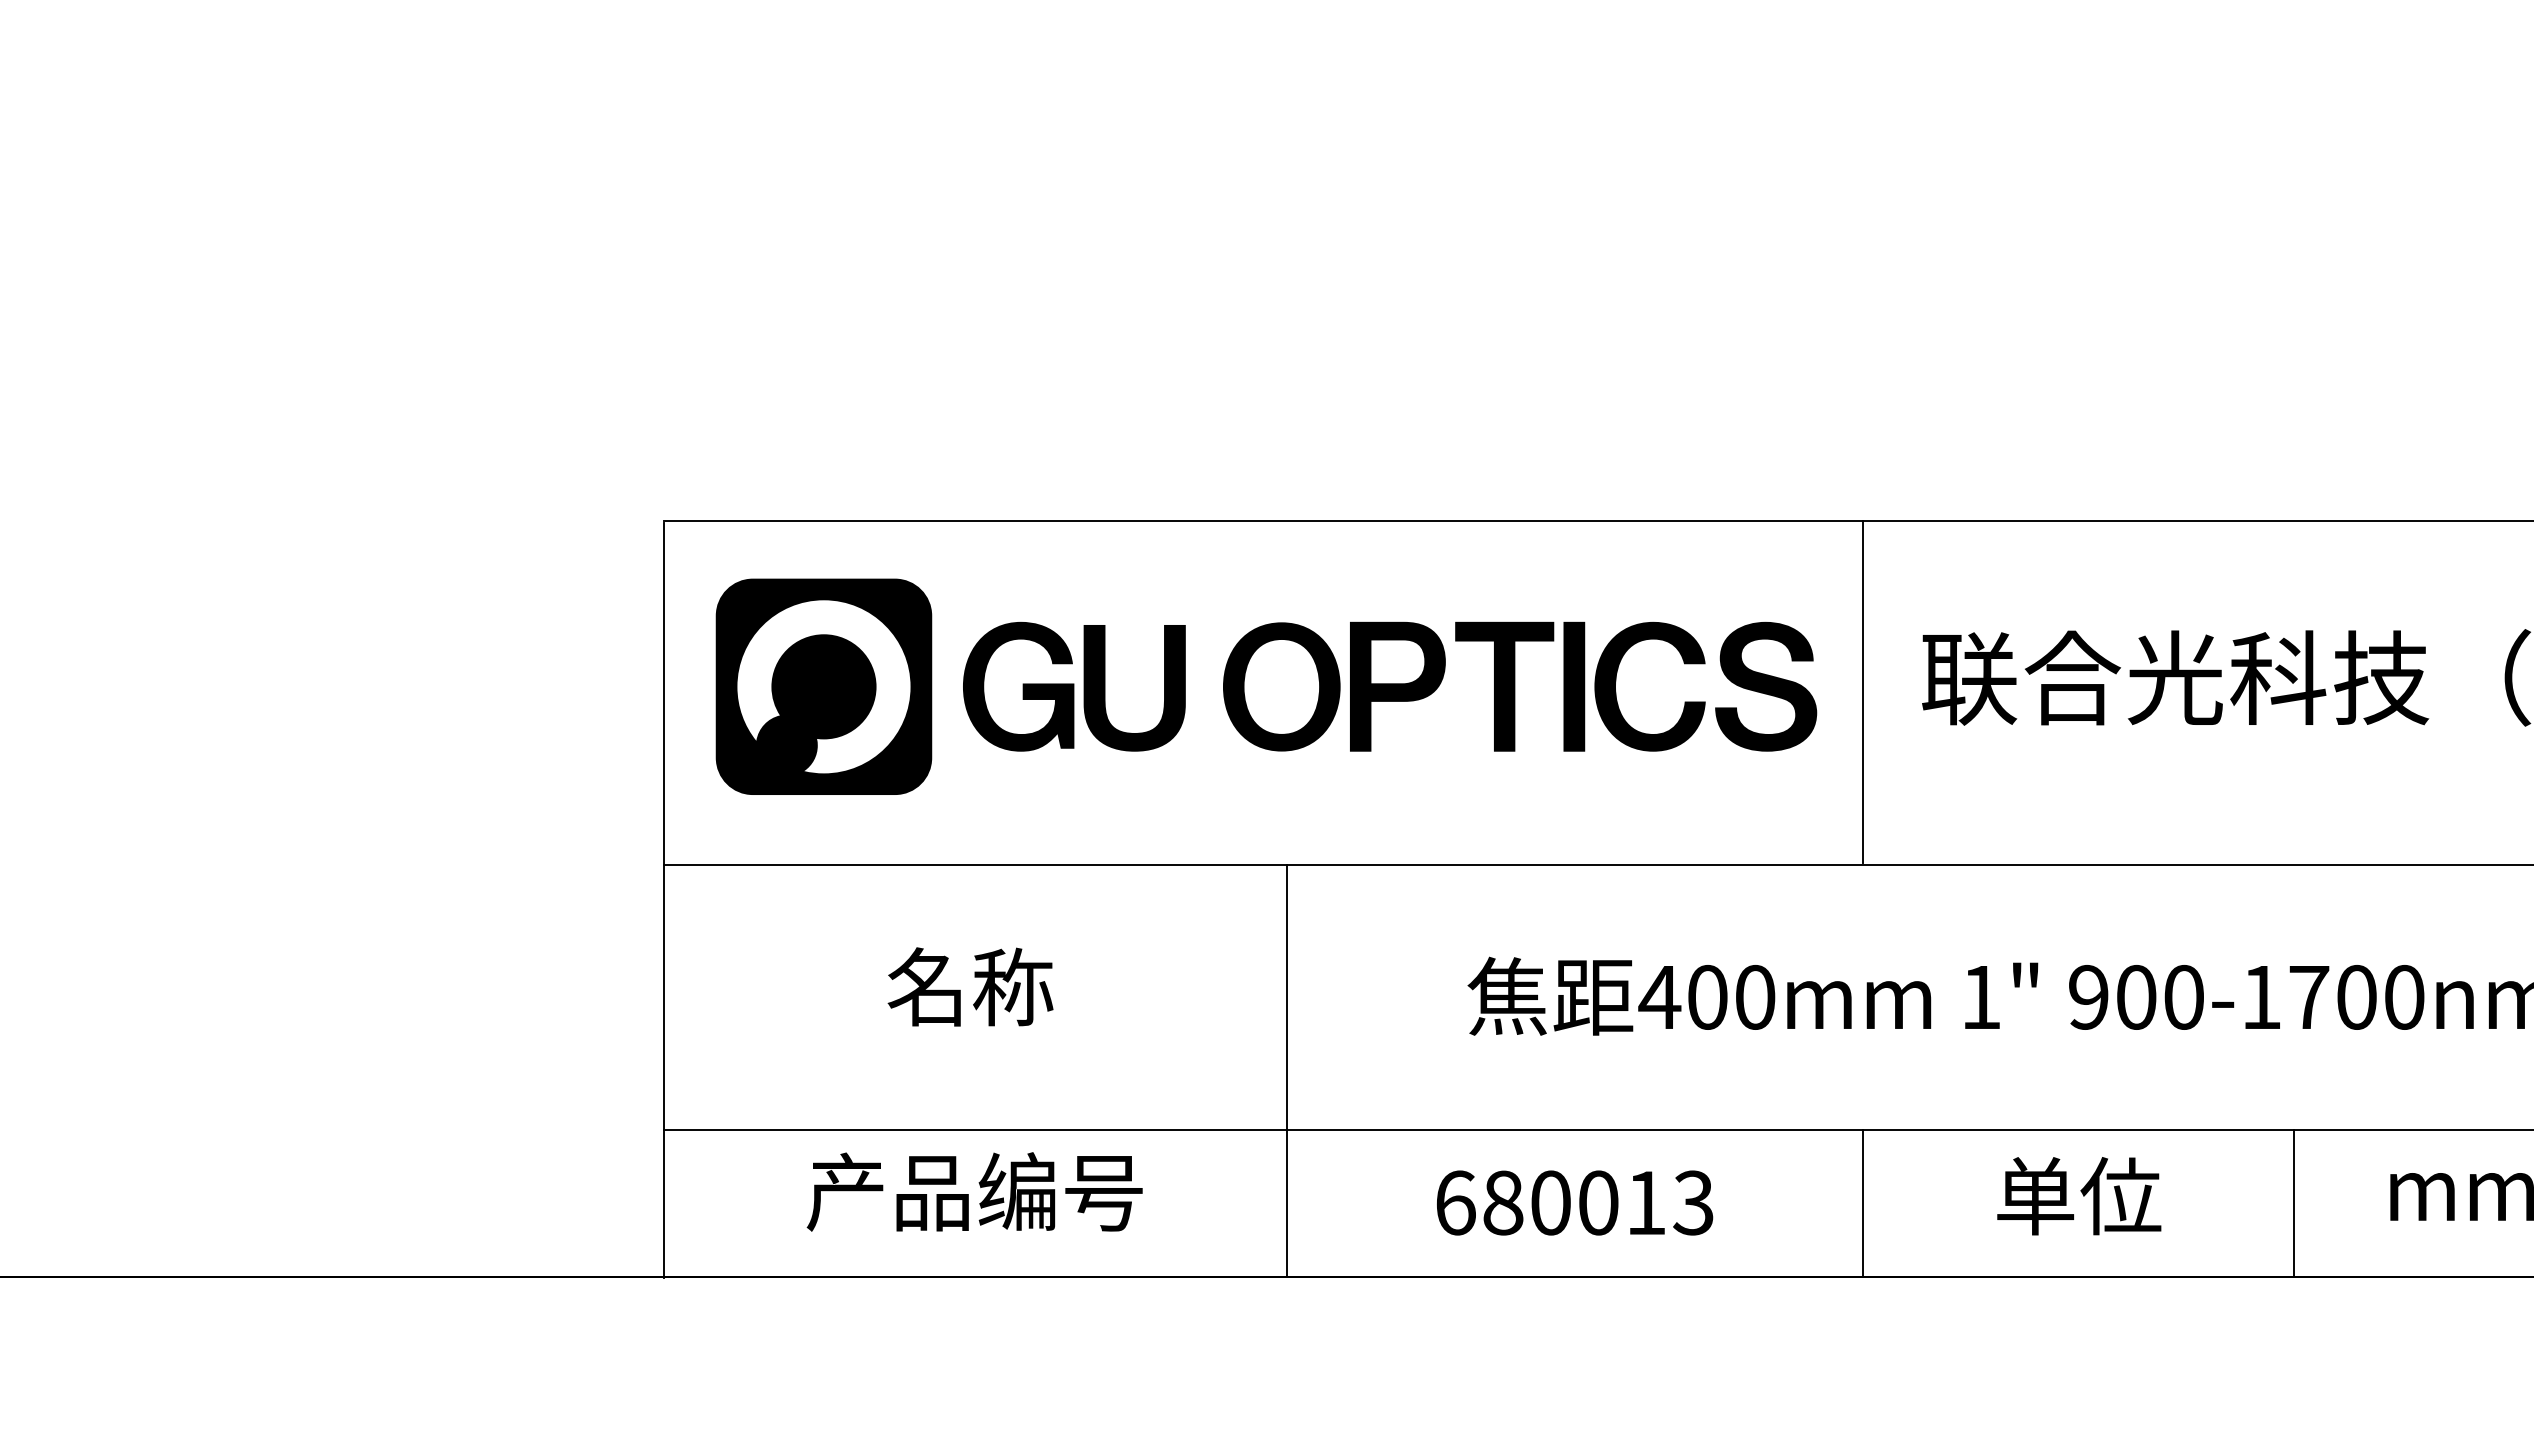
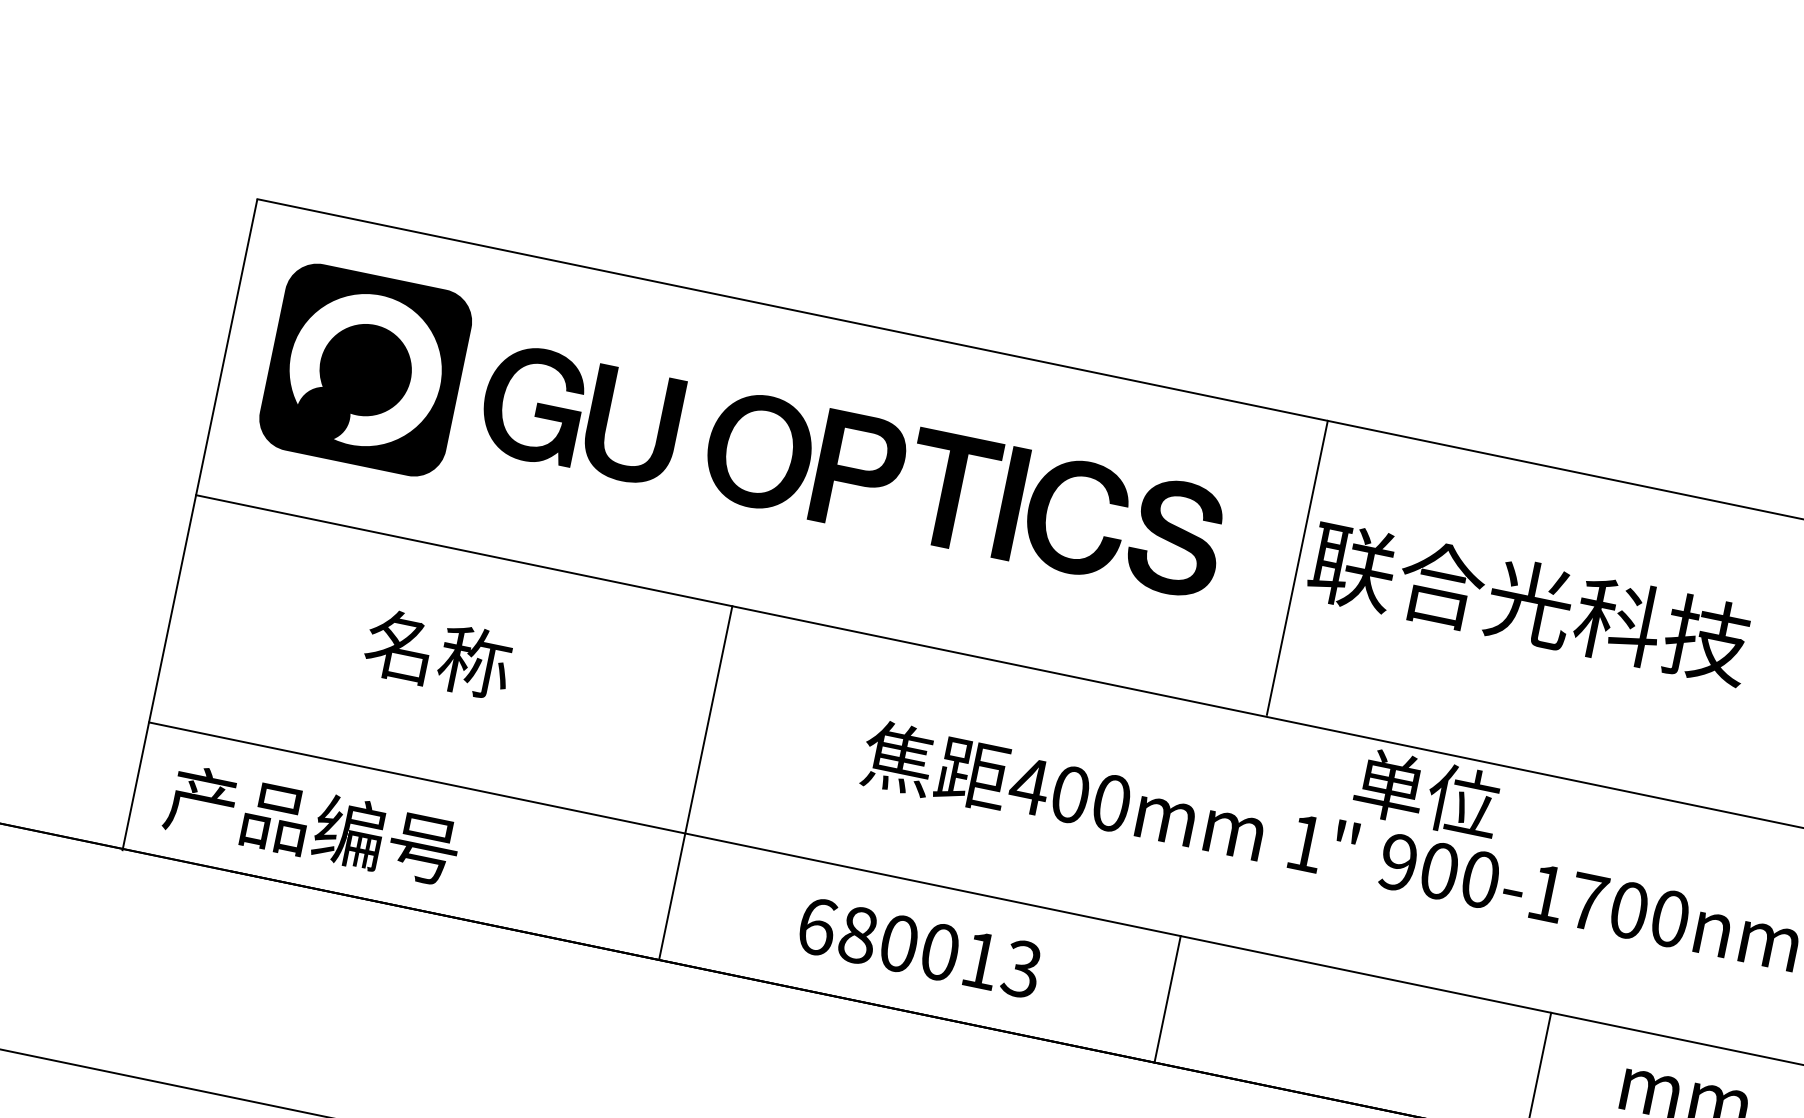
line: (1862, 692) -> (1296, 568), moved
text: (974, 1191) -> (312, 824), moved
text: (2079, 1196) -> (1427, 794), moved

